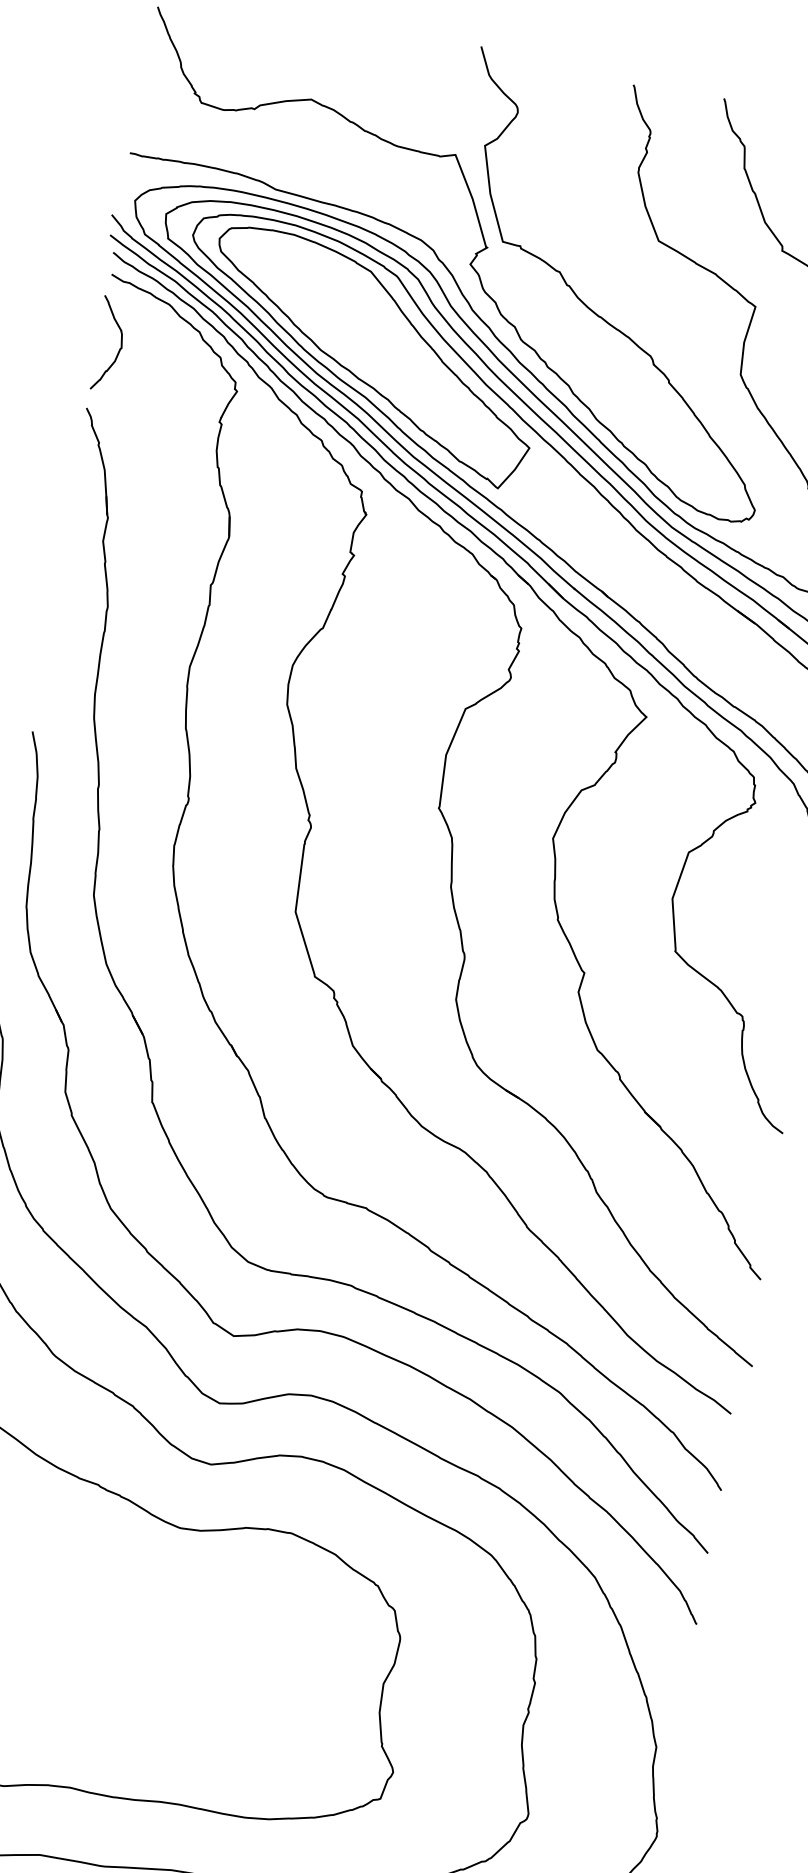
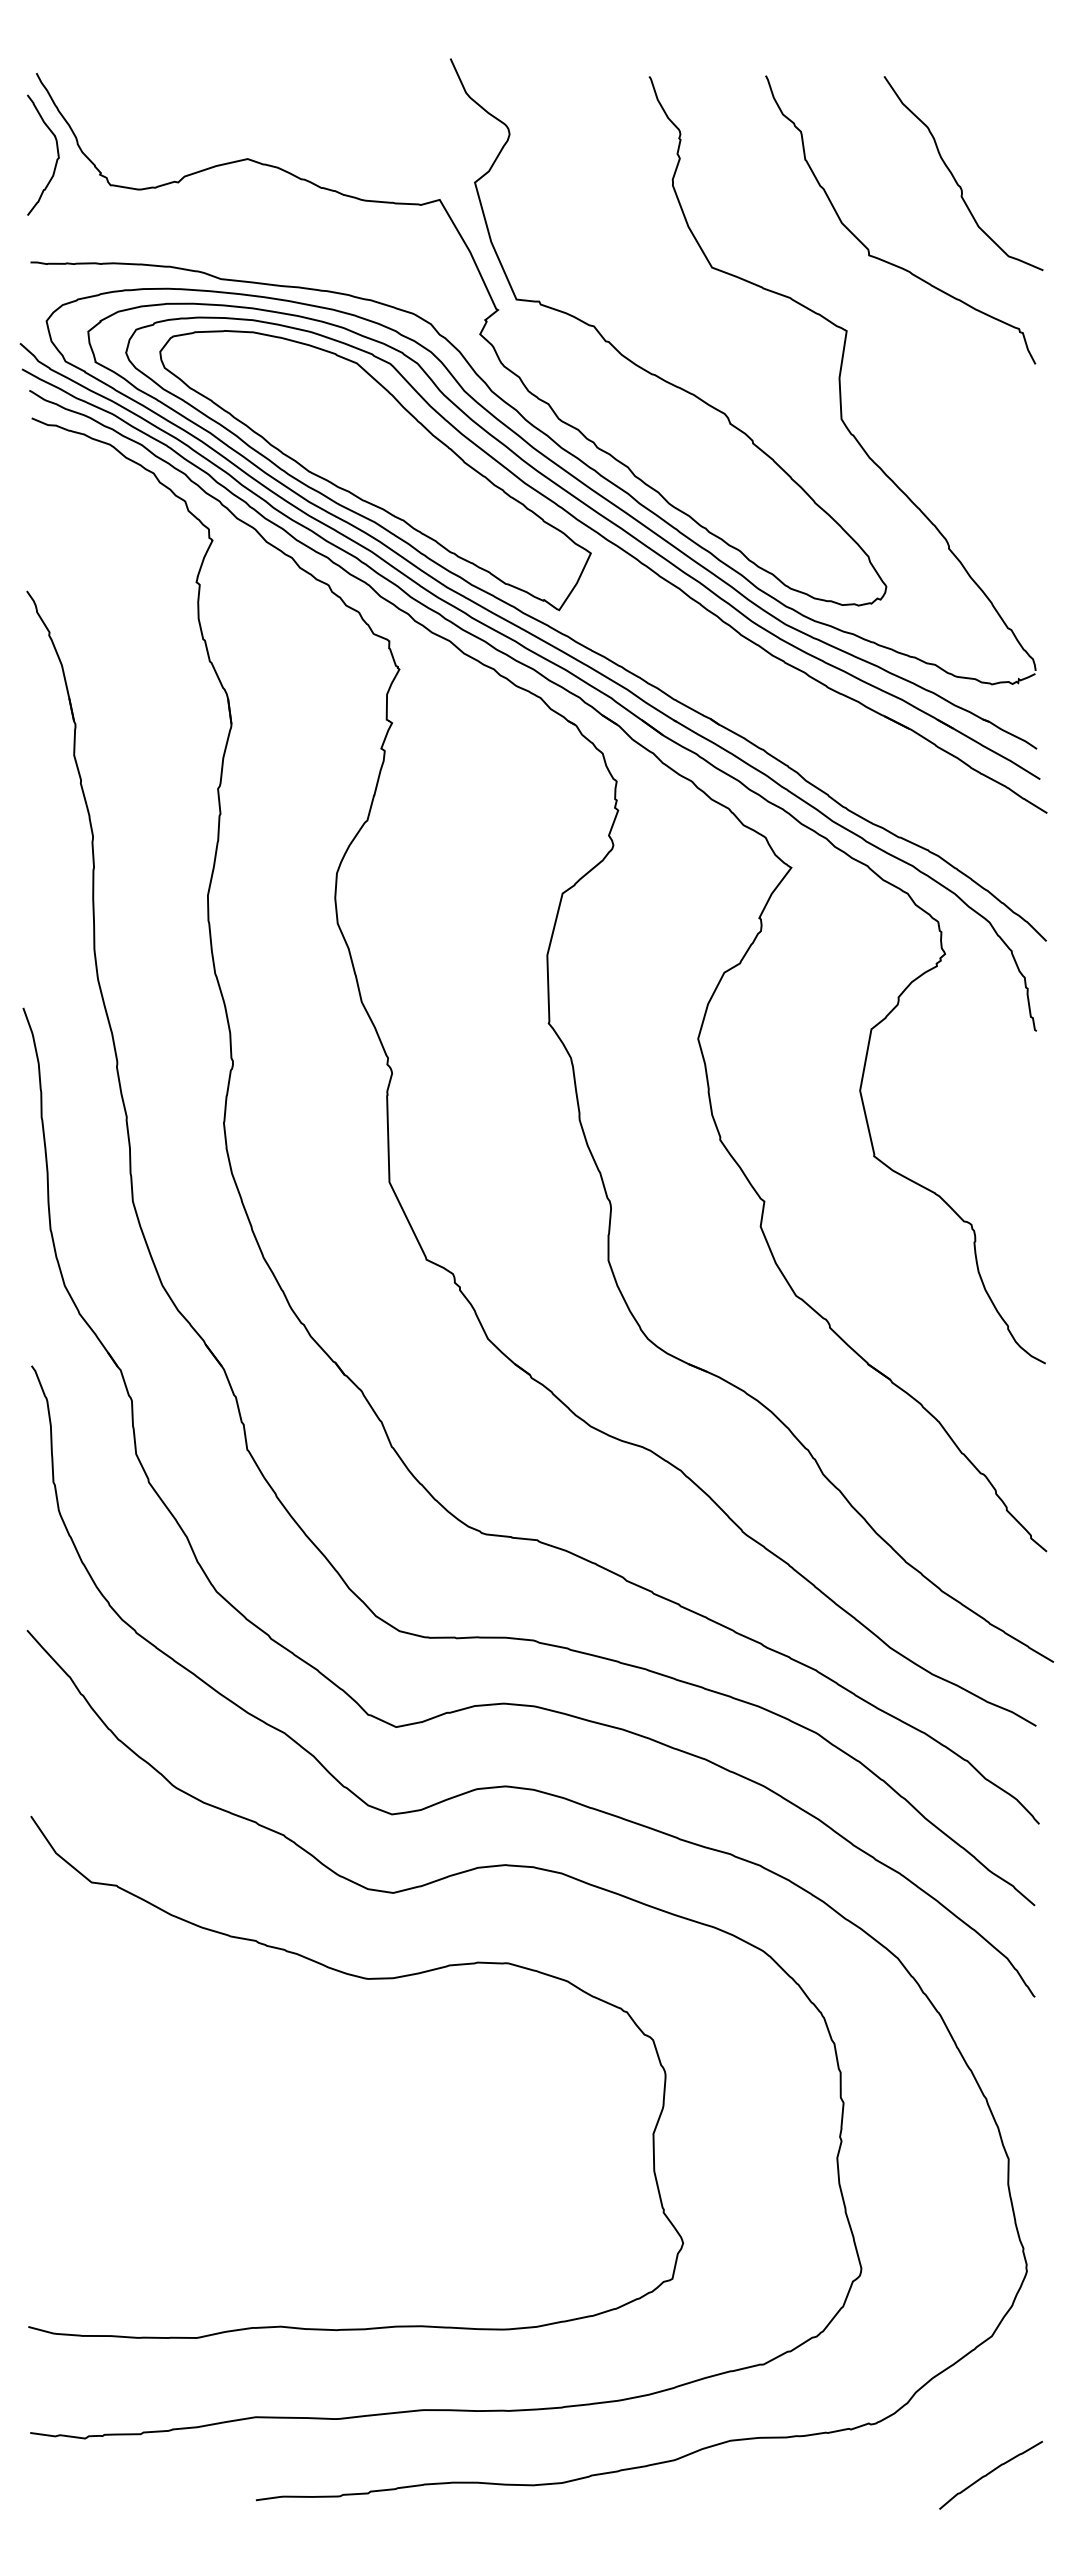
curve: (120, 341) -> (56, 149), moved

